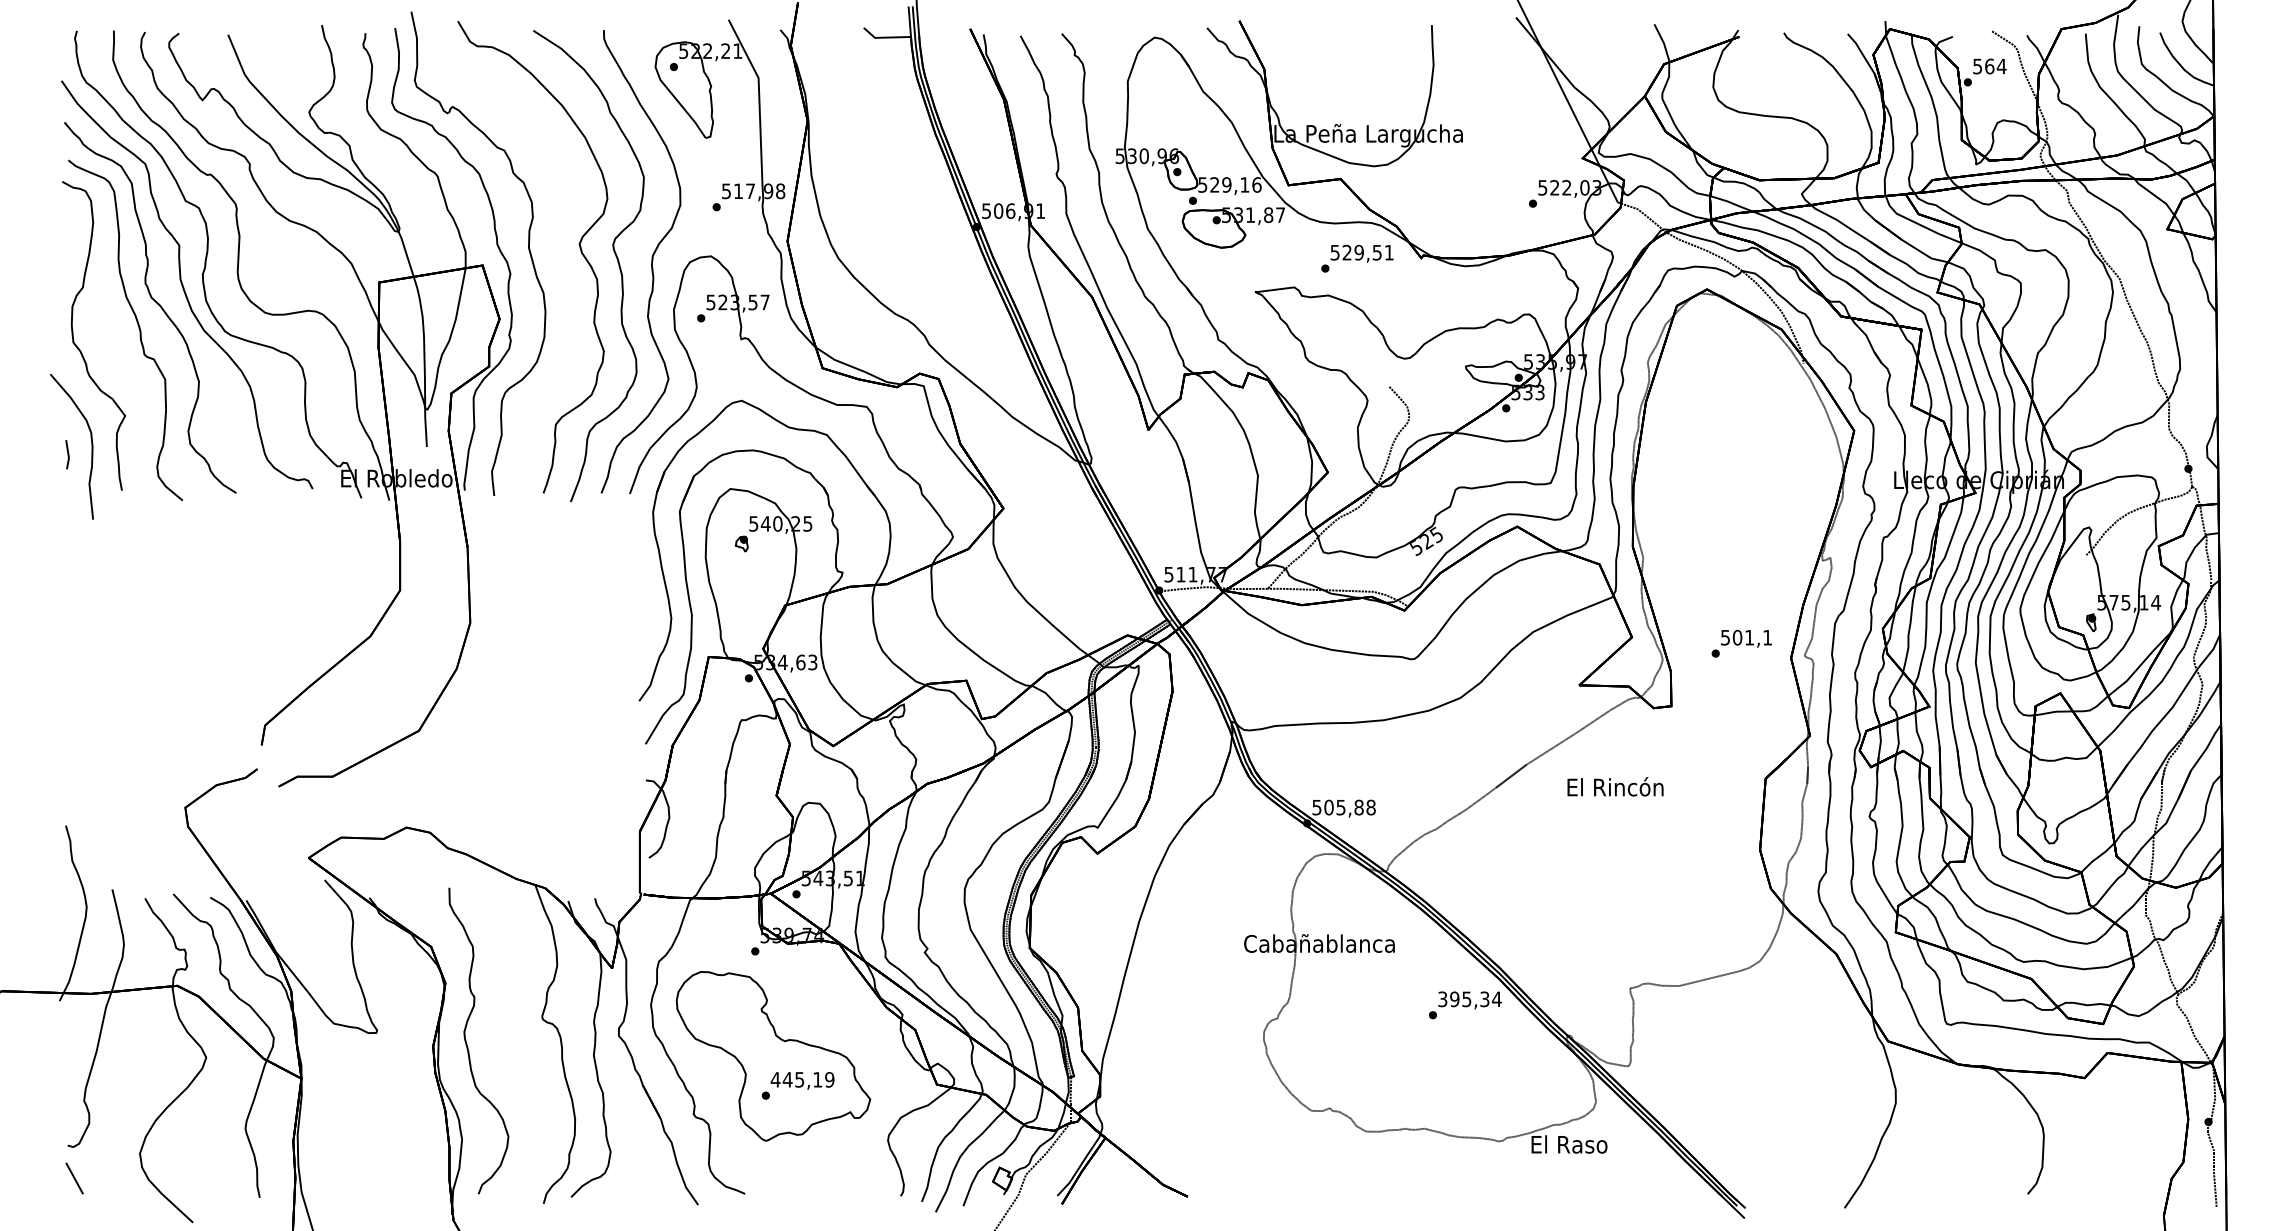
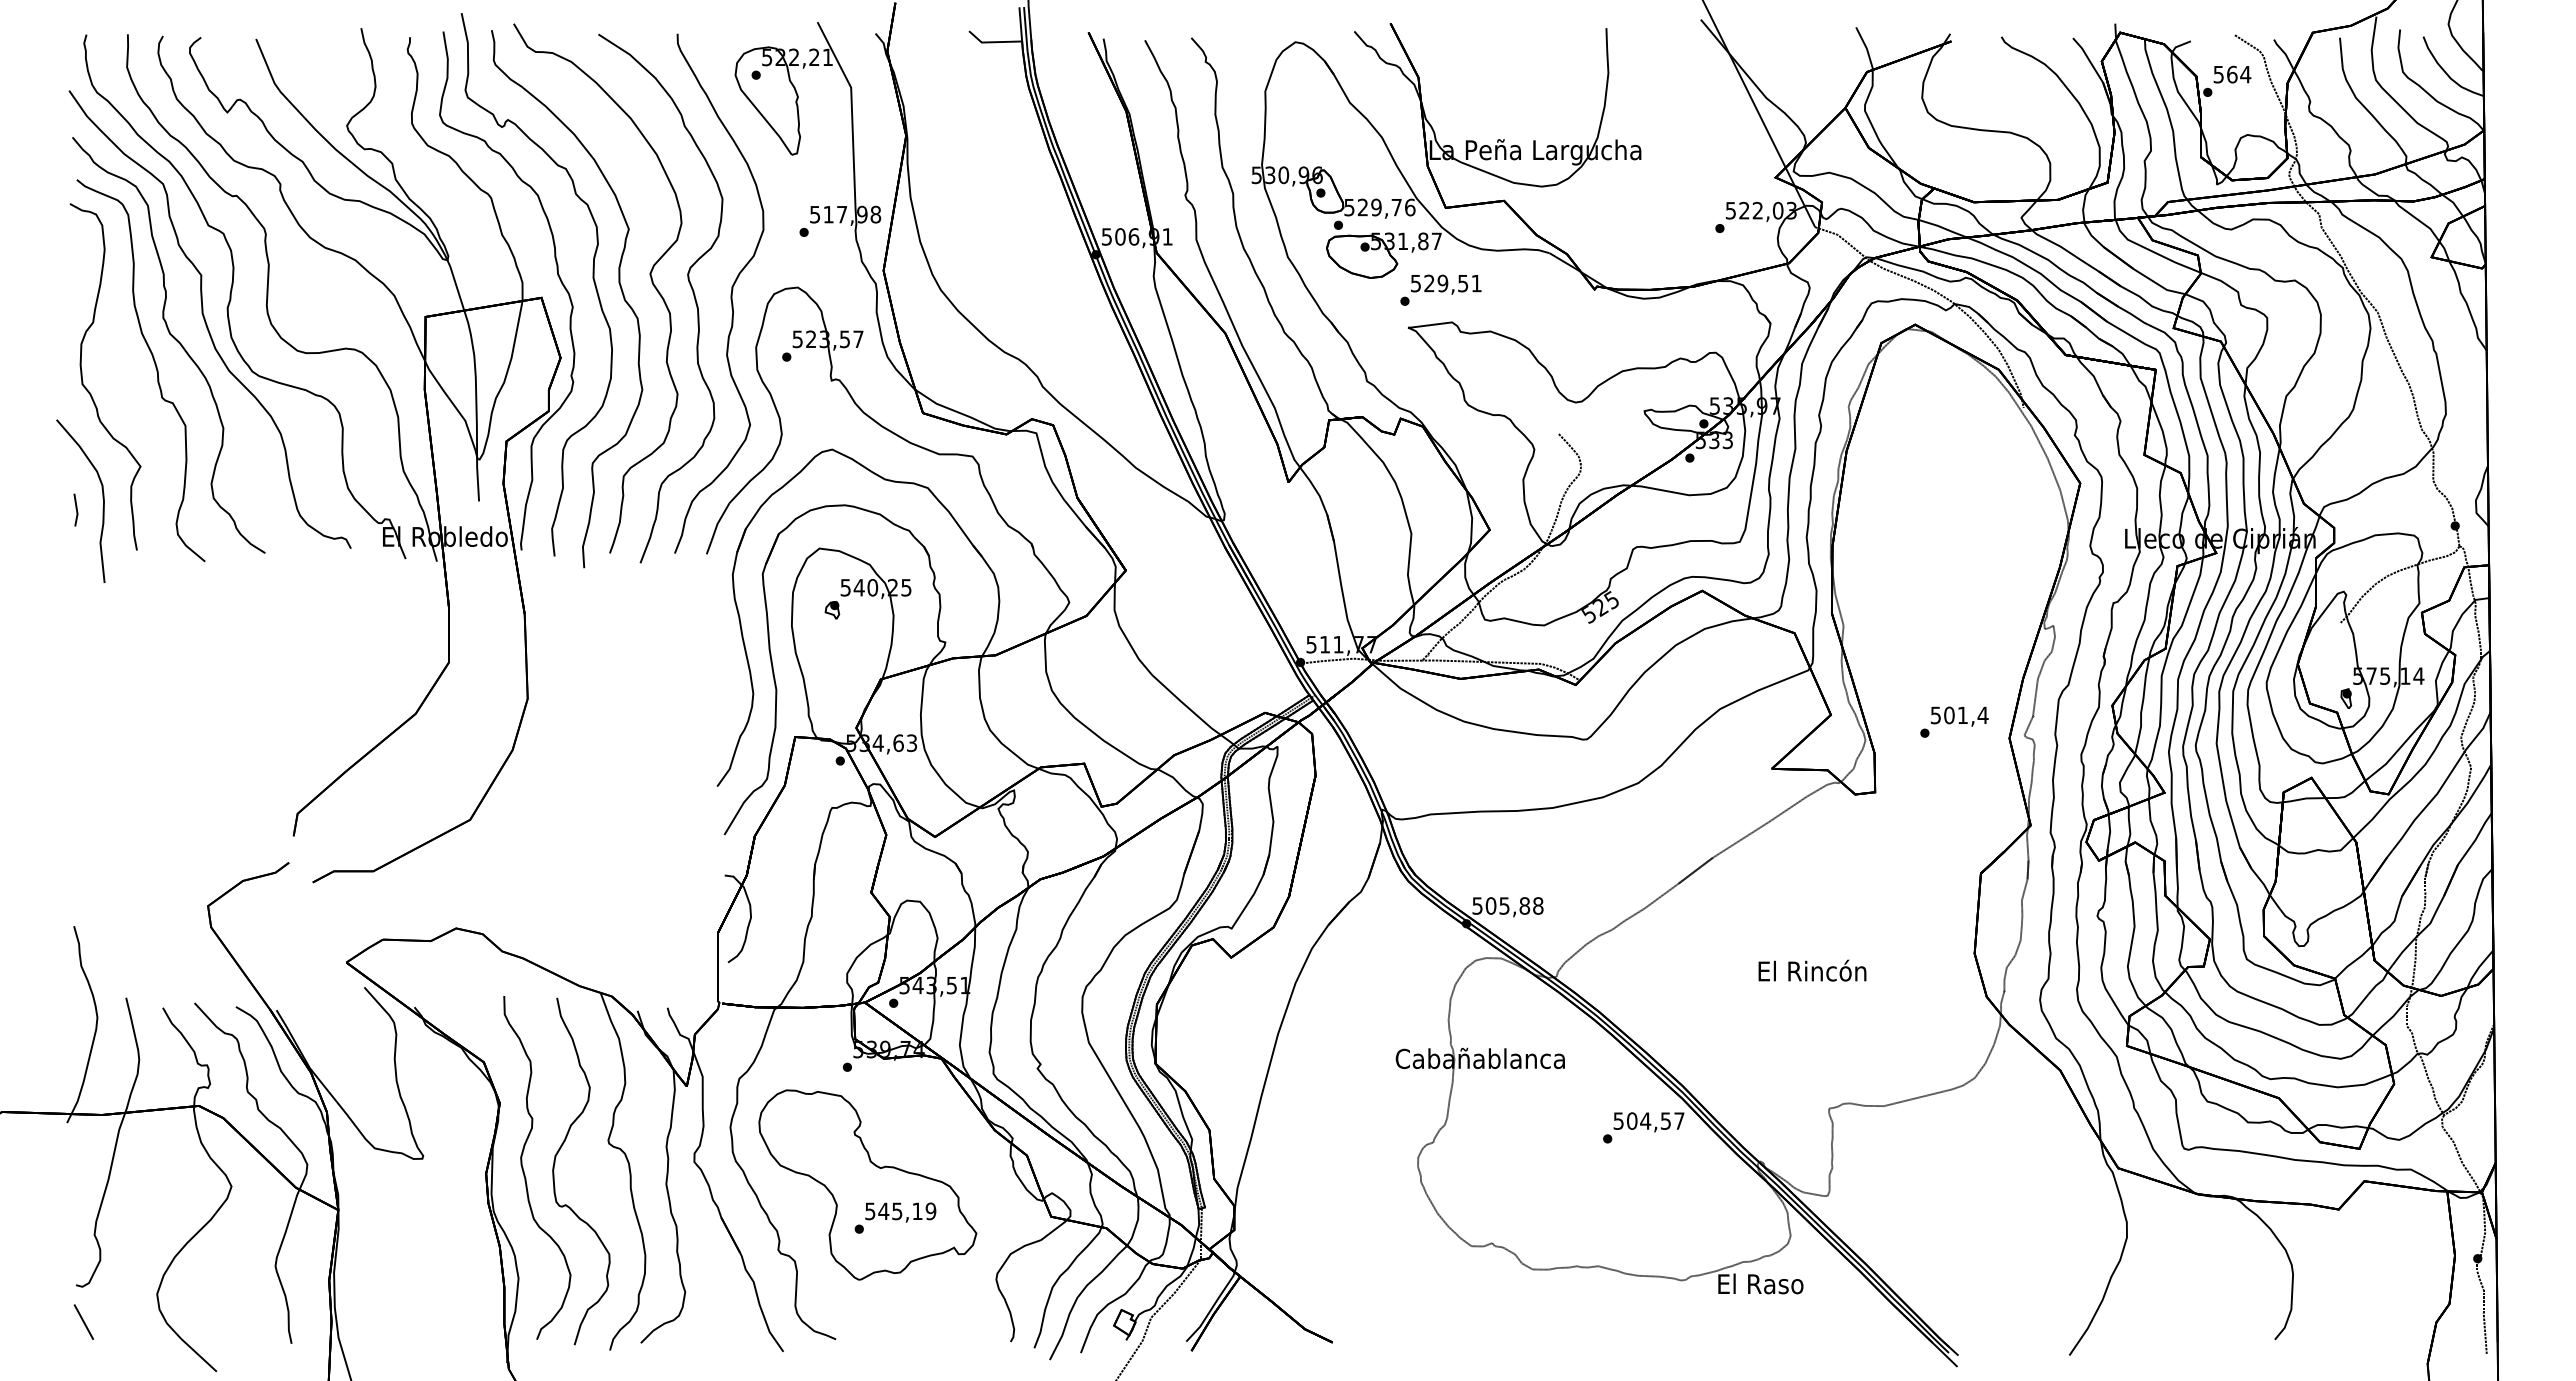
text: (1244, 184) -> (1396, 207), 529,16 -> 529,76
curve: (551, 252) -> (618, 283), added
text: (1357, 258) -> (1440, 289), moved
text: (1767, 636) -> (1982, 714), 501,1 -> 501,4
text: (1615, 786) -> (1812, 970), moved
text: (1470, 998) -> (1649, 1120), 395,34 -> 504,57
curve: (494, 1044) -> (554, 1171), added
text: (774, 1079) -> (869, 1211), 445,19 -> 545,19

